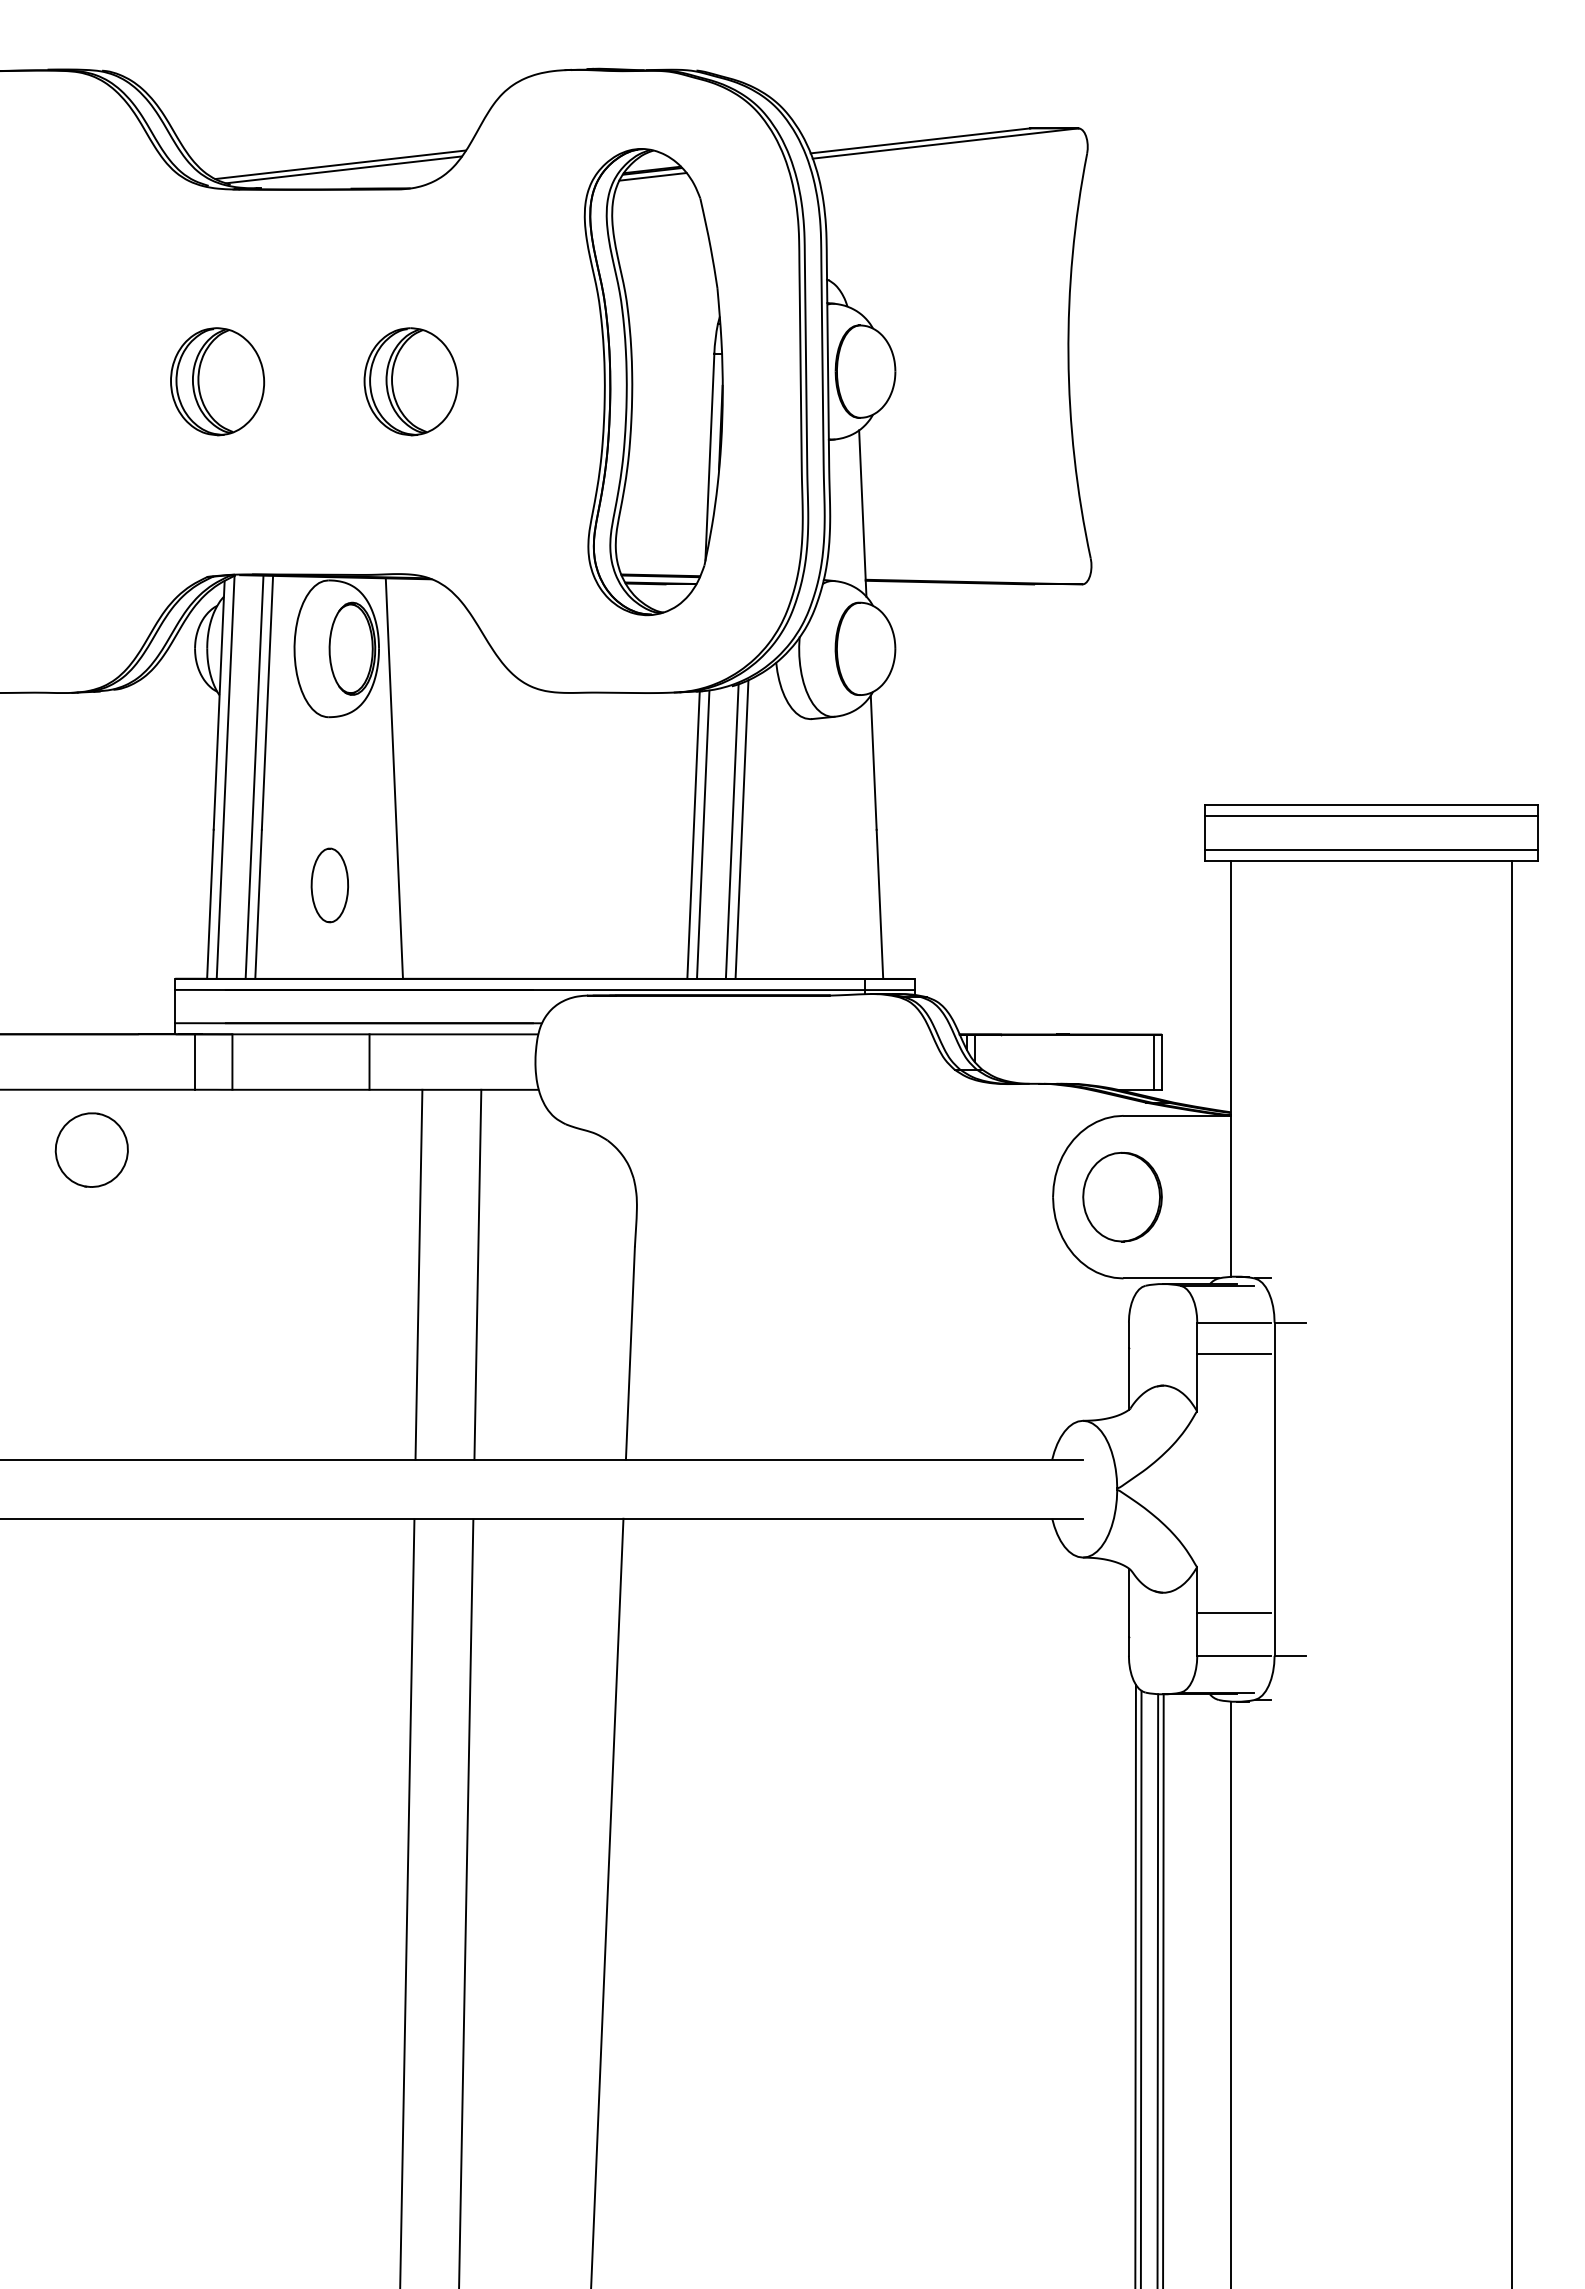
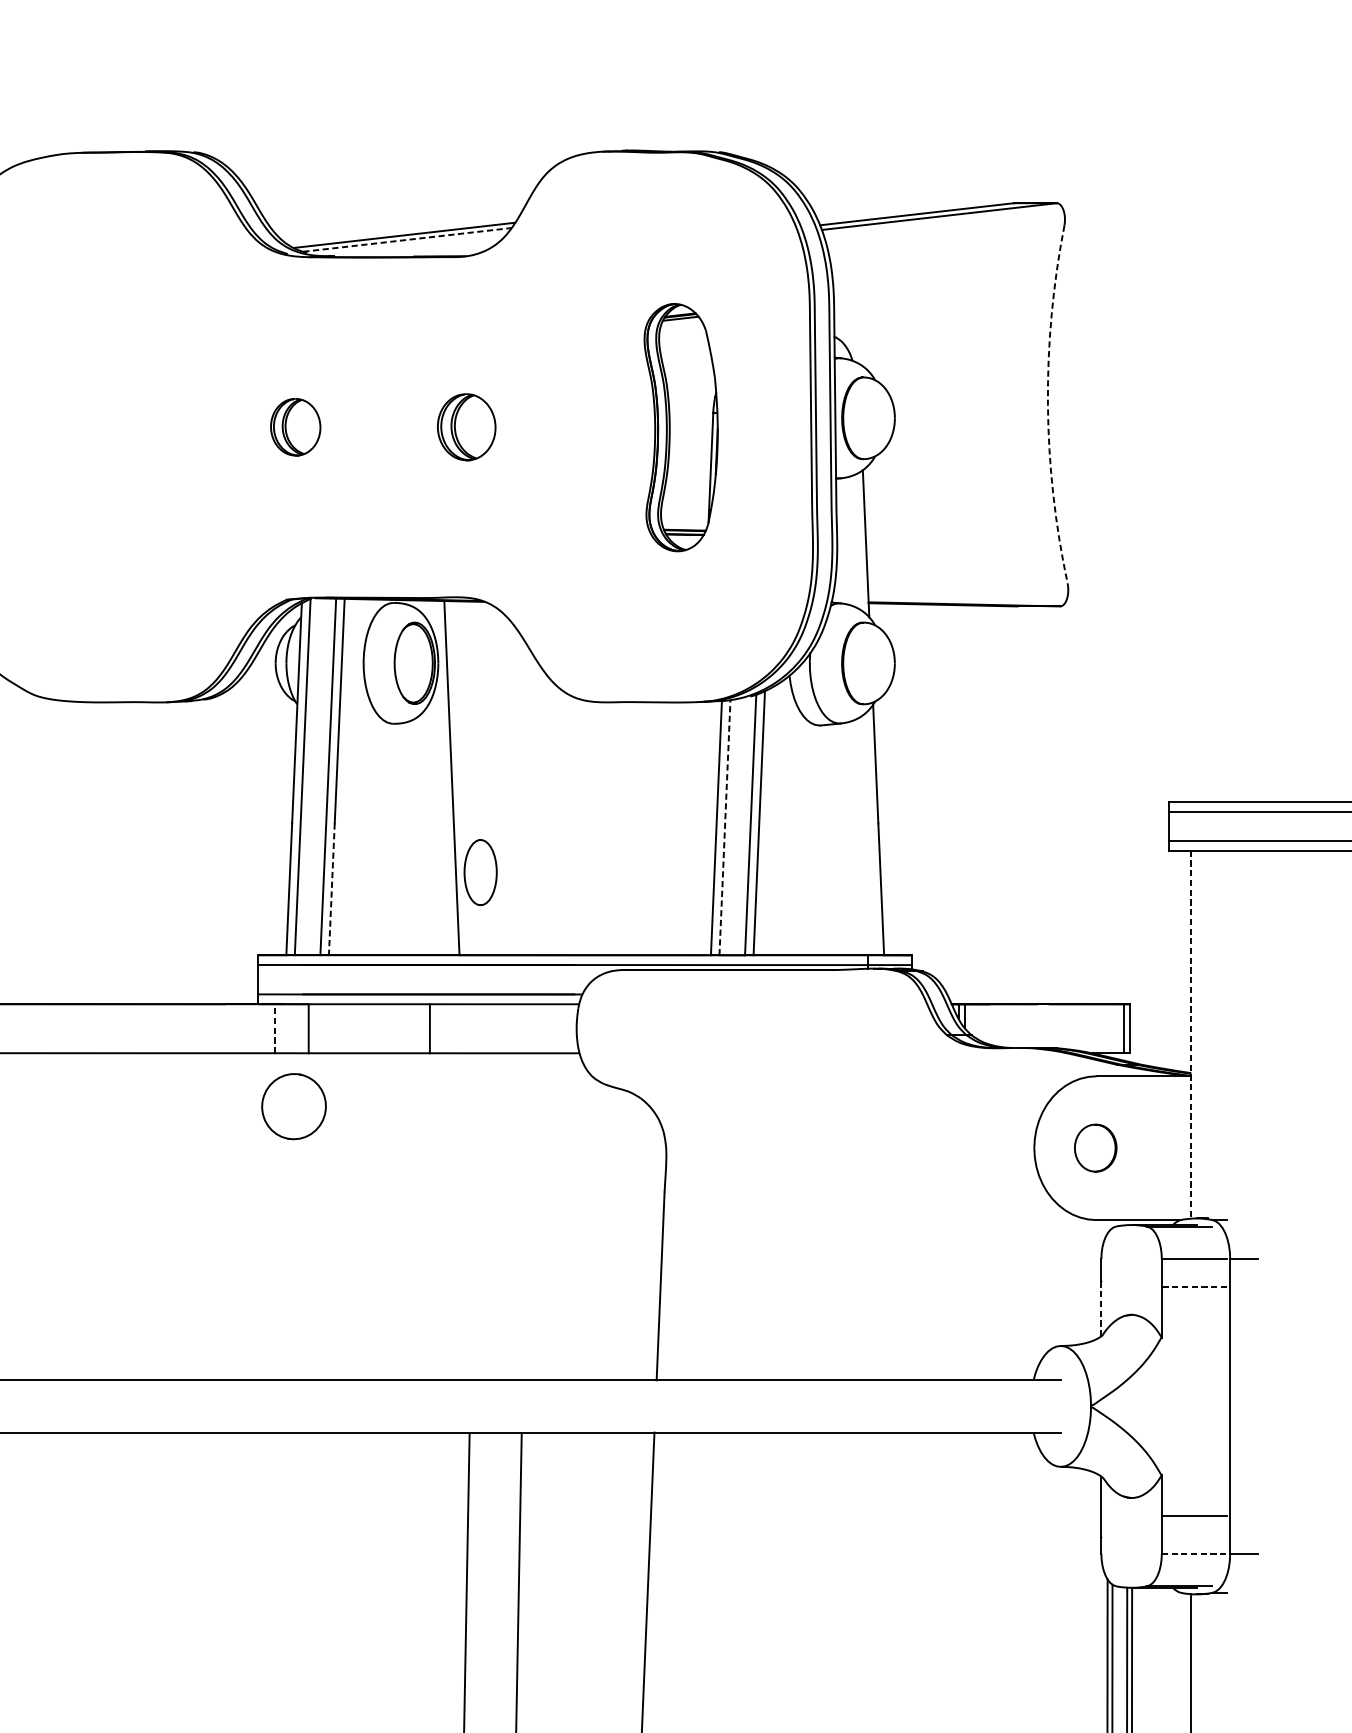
line: (344, 169) -> (407, 239), solid -> dashed
arc: (1068, 356) -> (1047, 404), solid -> dashed
part: (217, 381) -> (295, 426), size x0.6
part: (410, 381) -> (466, 426), size x0.7
part: (653, 382) -> (681, 427), size x0.6
line: (703, 834) -> (725, 827), solid -> dashed
part: (329, 885) -> (480, 872), moved
line: (258, 904) -> (331, 889), solid -> dashed
line: (194, 1062) -> (275, 1029), solid -> dashed
line: (1230, 1069) -> (1191, 1035), solid -> dashed
part: (91, 1149) -> (293, 1106), moved
part: (1122, 1196) -> (1095, 1147), size x0.6
line: (418, 1274) -> (473, 1216), removed
line: (477, 1274) -> (525, 1216), removed
line: (1234, 1353) -> (1194, 1286), solid -> dashed
line: (1128, 1378) -> (1101, 1308), solid -> dashed
line: (1234, 1655) -> (1194, 1553), solid -> dashed

